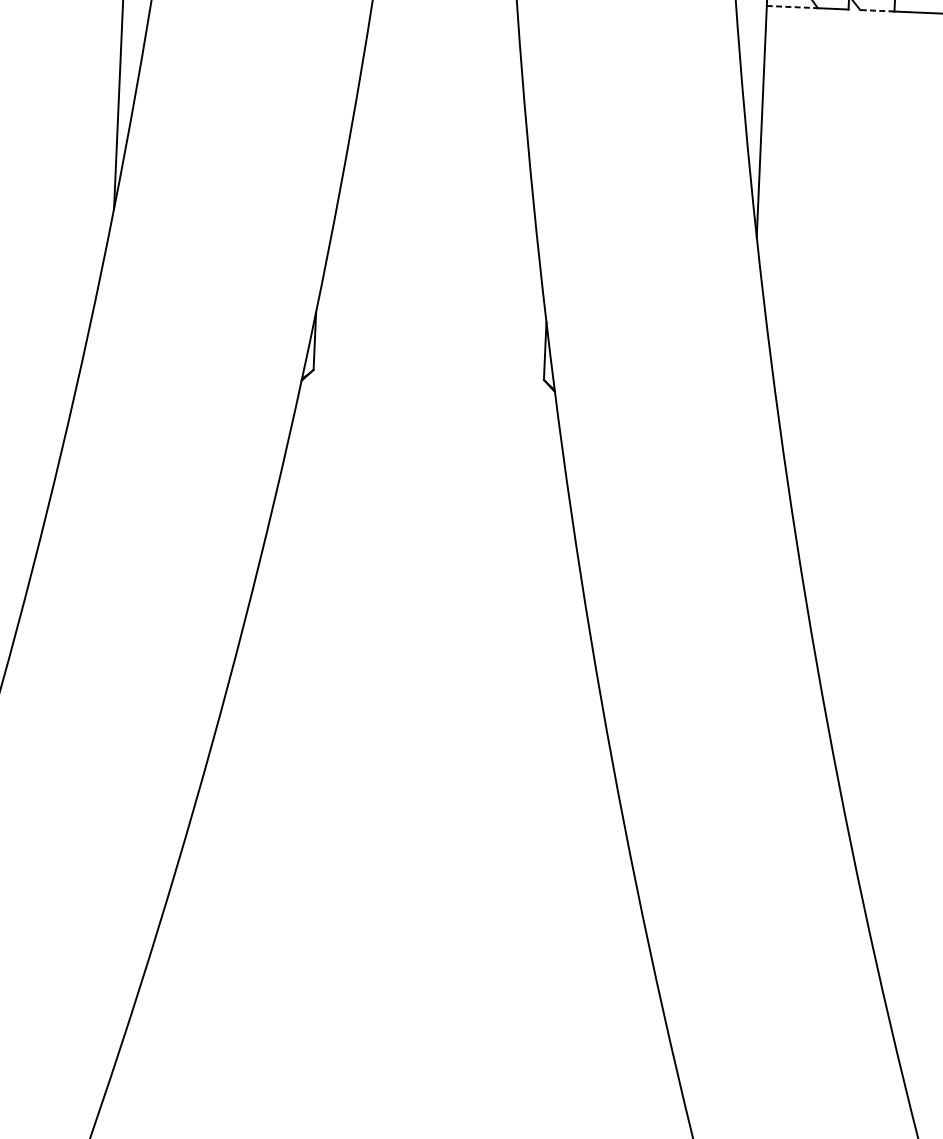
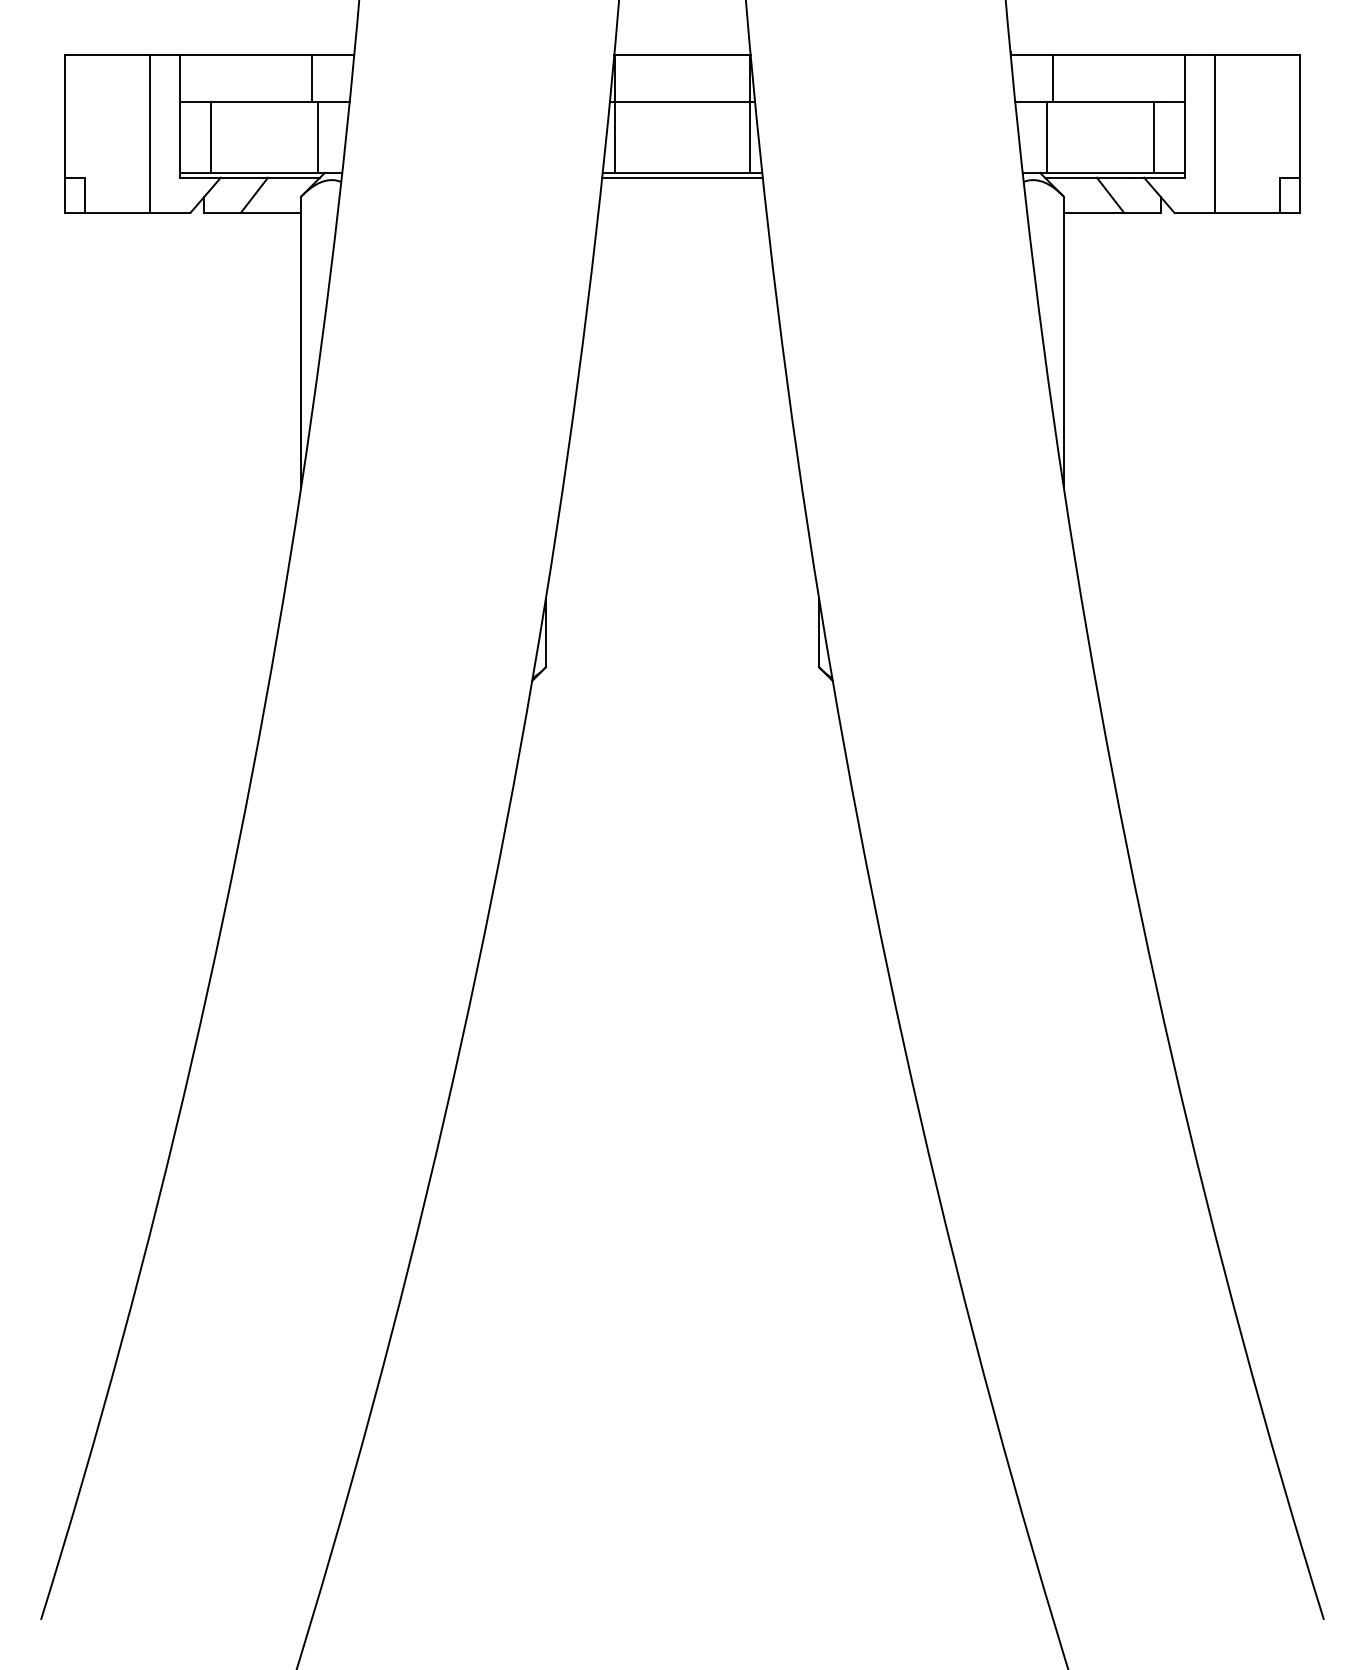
line: (792, 7) -> (1094, 213), dashed -> solid
line: (877, 11) -> (1194, 213), dashed -> solid

